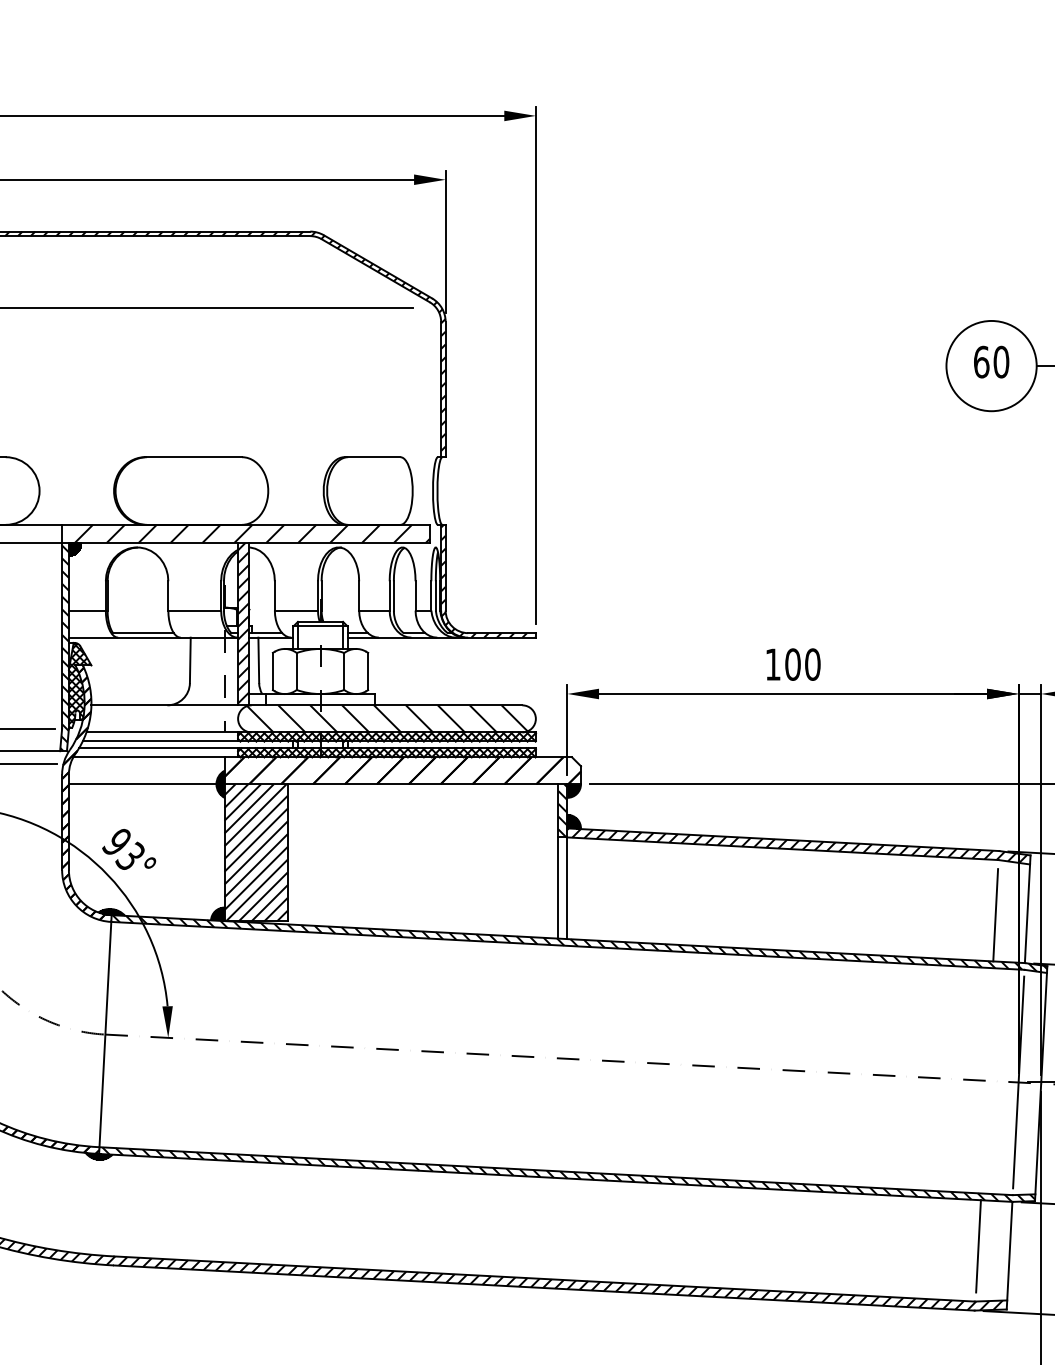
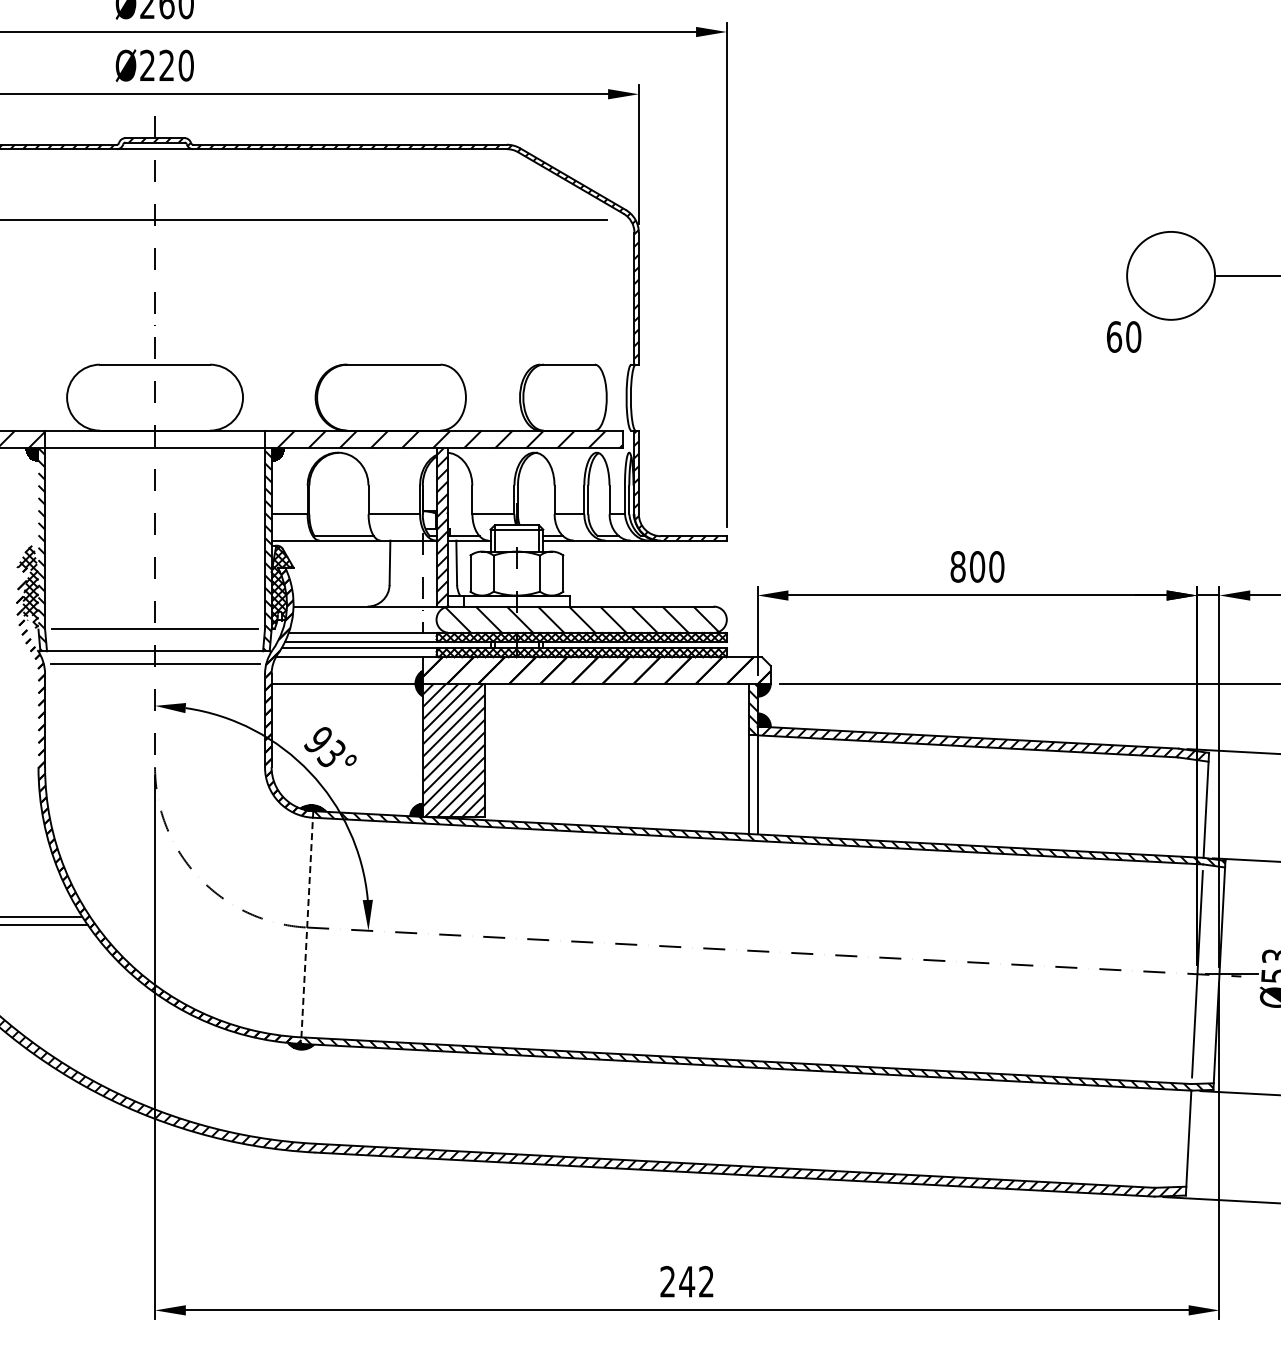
text: (992, 361) -> (1124, 336), moved
text: (772, 664) -> (957, 566), 100 -> 800
line: (995, 915) -> (1174, 811), removed
line: (105, 1034) -> (307, 927), solid -> dashed
line: (978, 1245) -> (1158, 1133), removed

